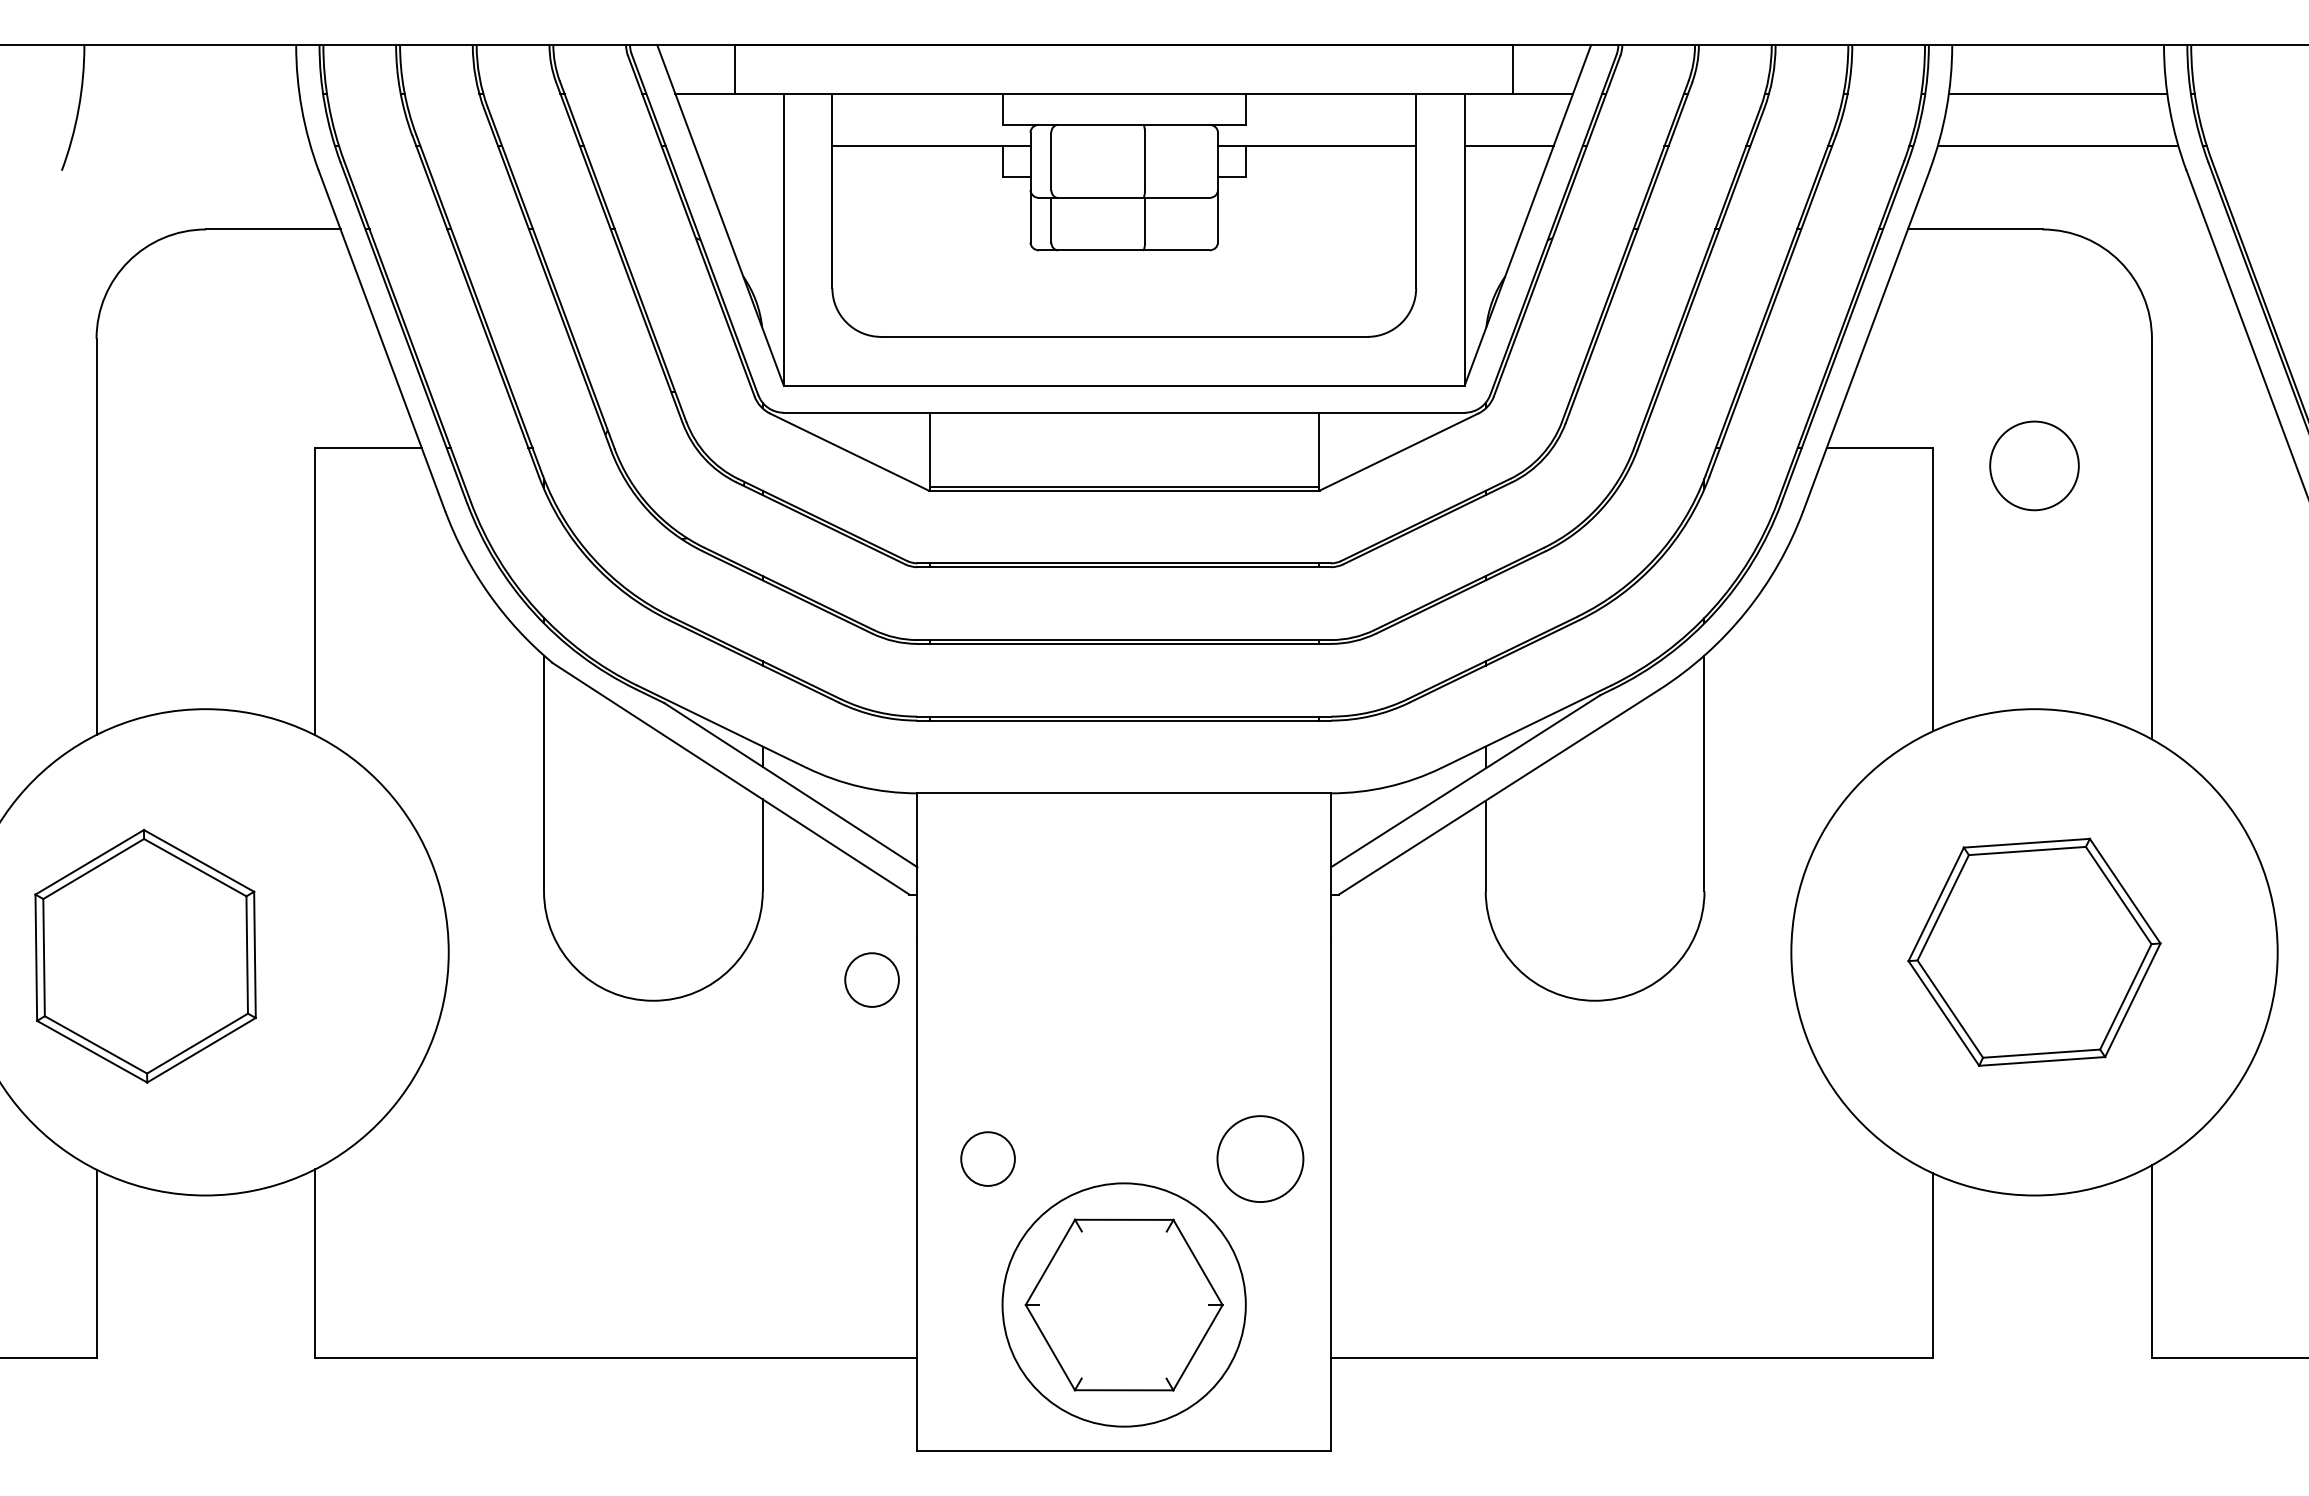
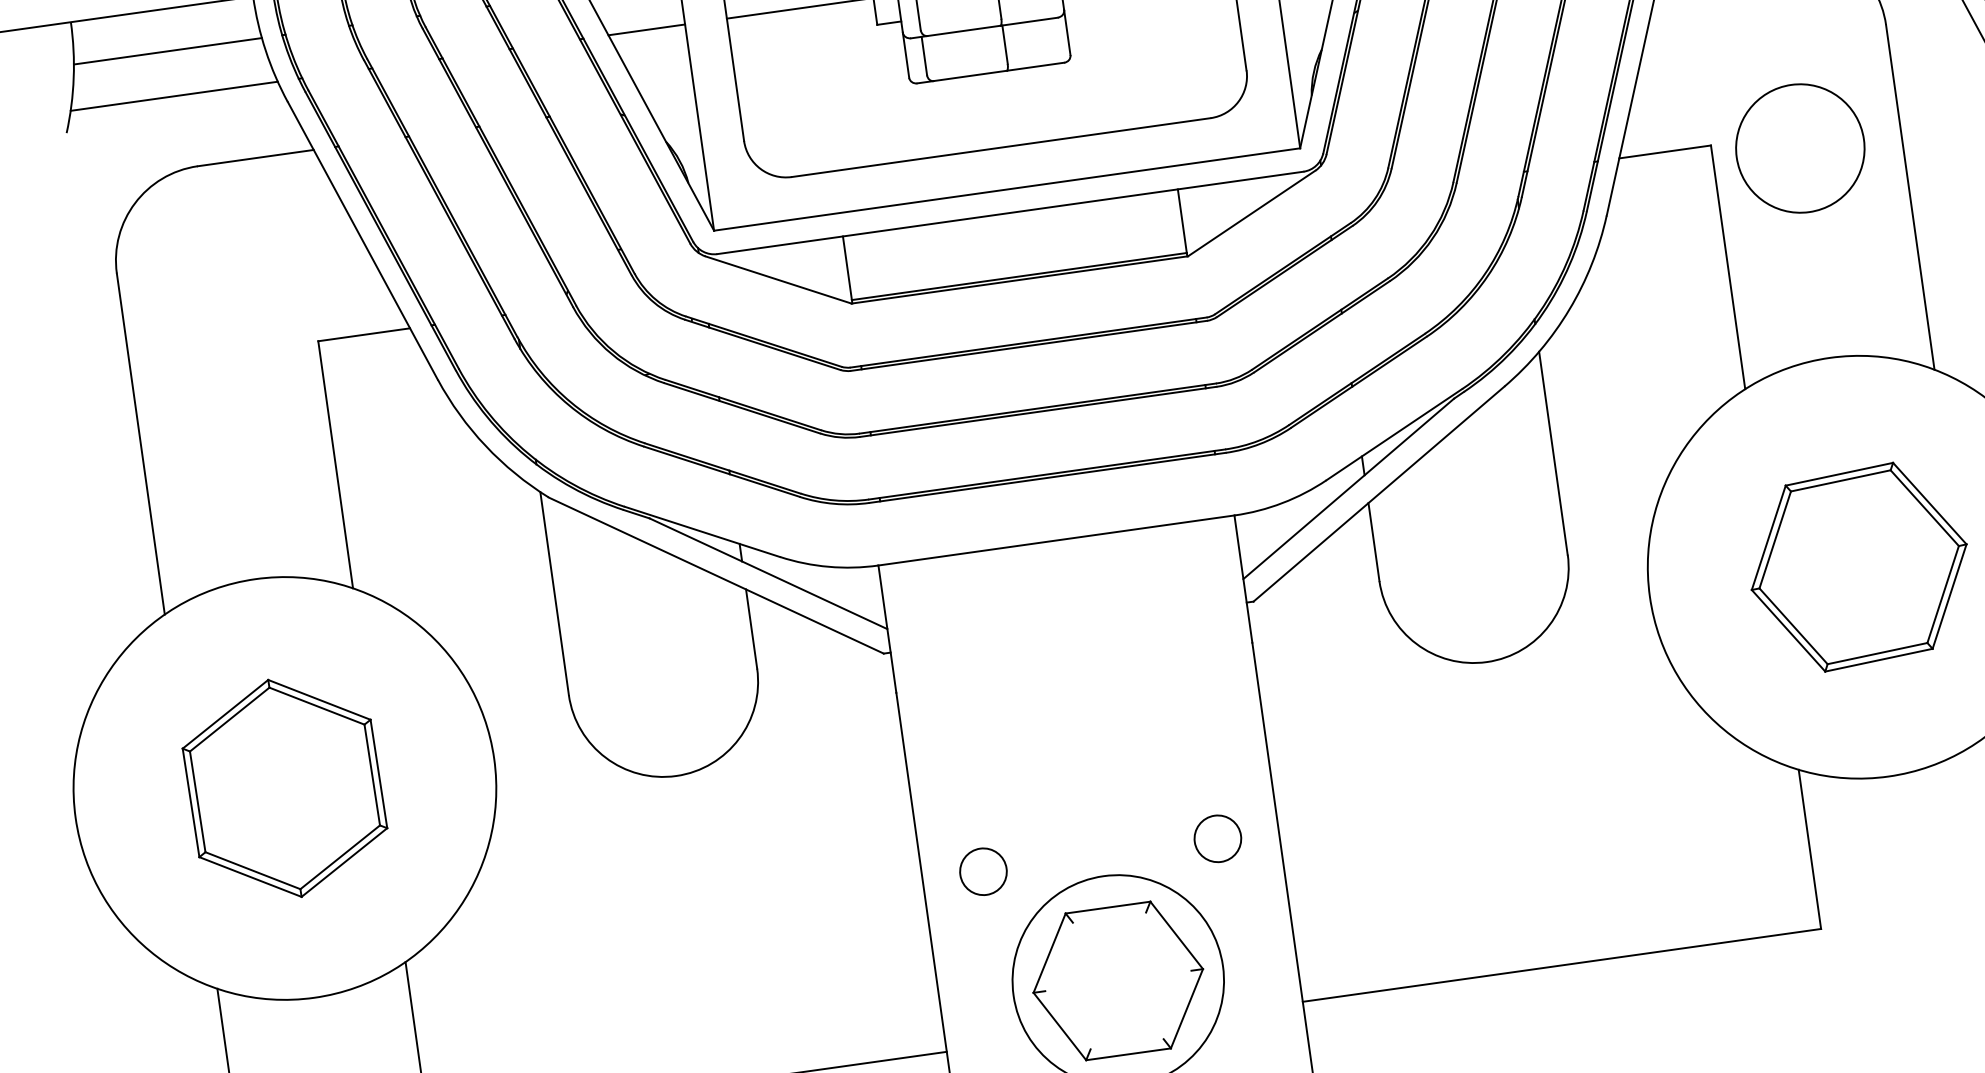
line: (190, 93) -> (168, 51), added
line: (190, 146) -> (174, 96), added
line: (738, 146) -> (646, 30), added
circle: (2034, 465) -> (1800, 148), size x1.67
part: (145, 956) -> (284, 788), moved
circle: (871, 979) -> (861, 731), removed
circle: (1260, 1158) -> (1217, 838), size x0.62

